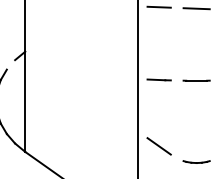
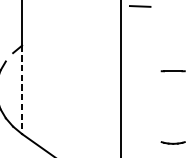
line: (196, 8) -> (173, 7), removed
line: (158, 79) -> (139, 70), removed
line: (25, 102) -> (22, 90), solid -> dashed
line: (158, 146) -> (139, 129), removed

